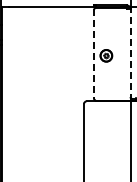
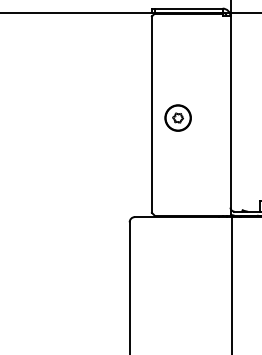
line: (94, 54) -> (152, 115), dashed -> solid
line: (130, 54) -> (230, 115), dashed -> solid

